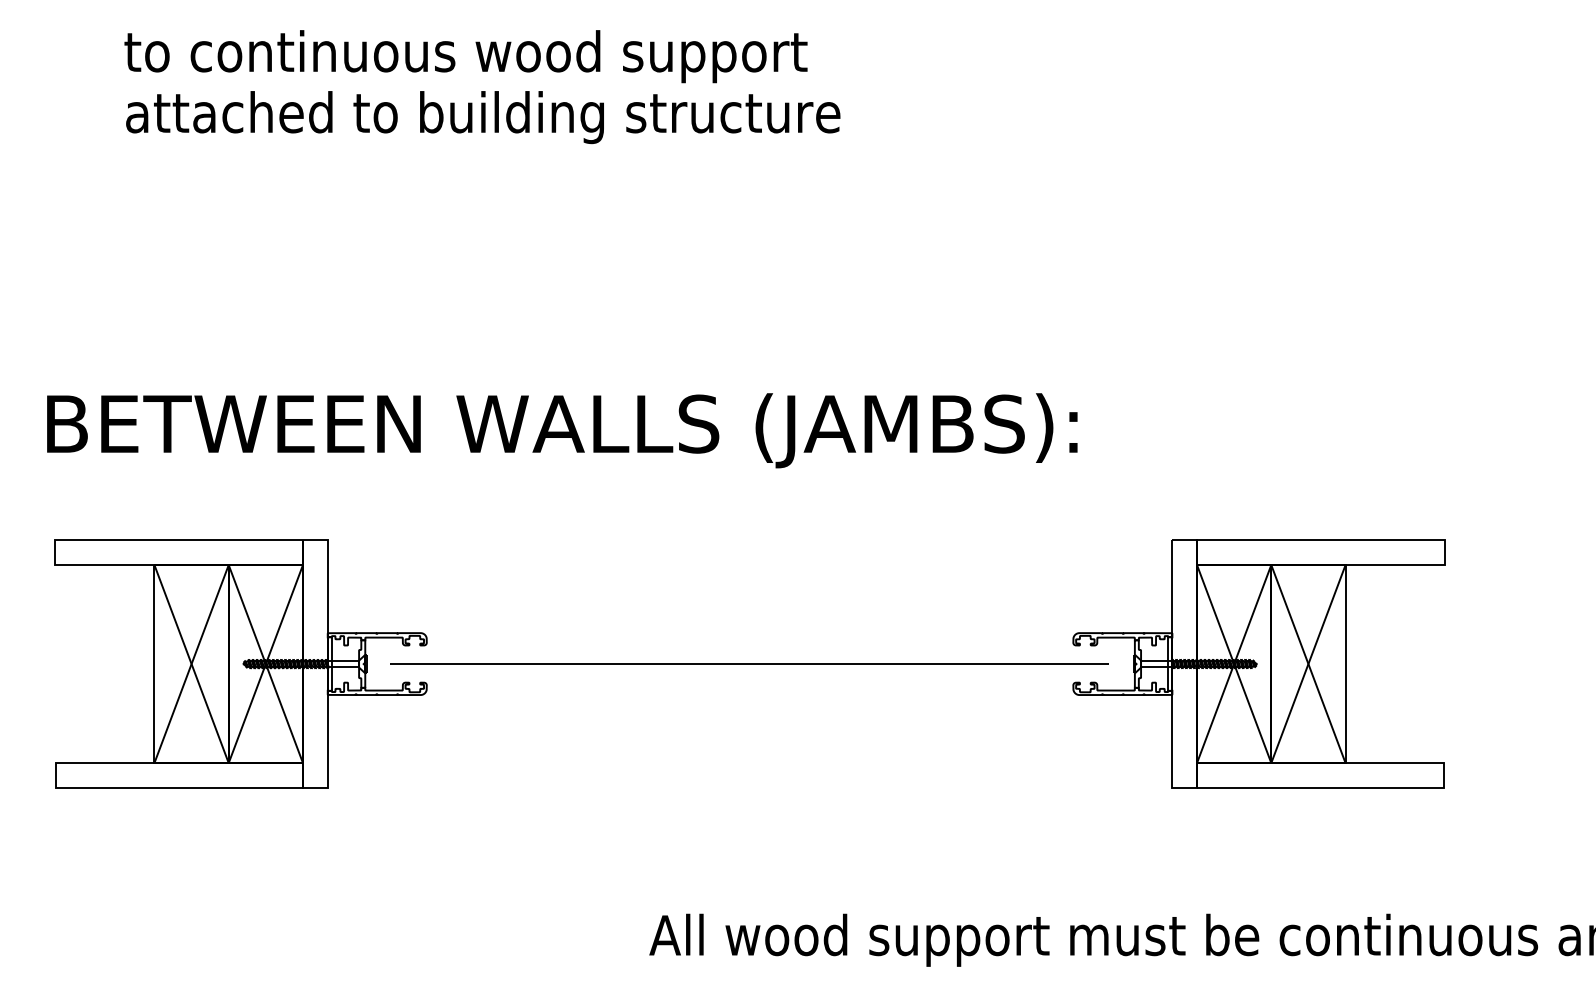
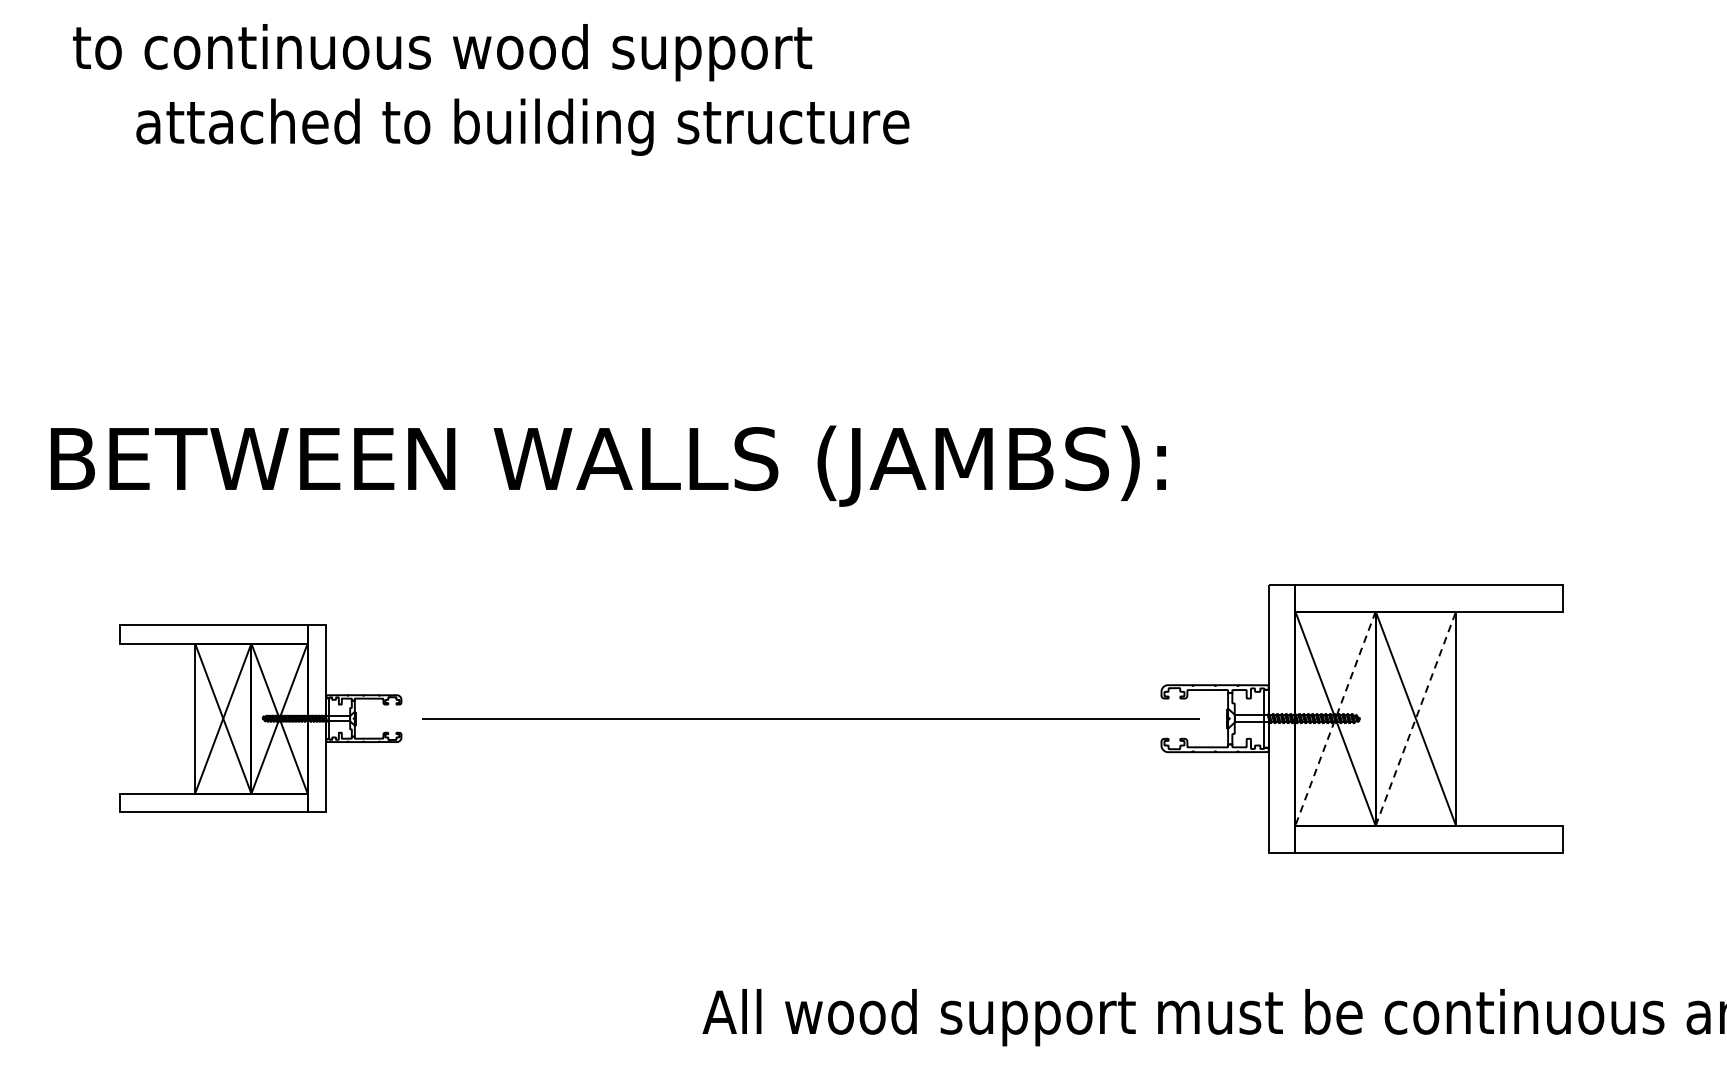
text: (465, 56) -> (441, 52), moved
part: (240, 663) -> (260, 718), size x0.7
line: (1234, 664) -> (1335, 719), solid -> dashed
line: (1308, 664) -> (1415, 719), solid -> dashed

